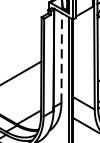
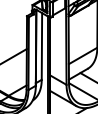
line: (61, 56) -> (41, 45), dashed -> solid

